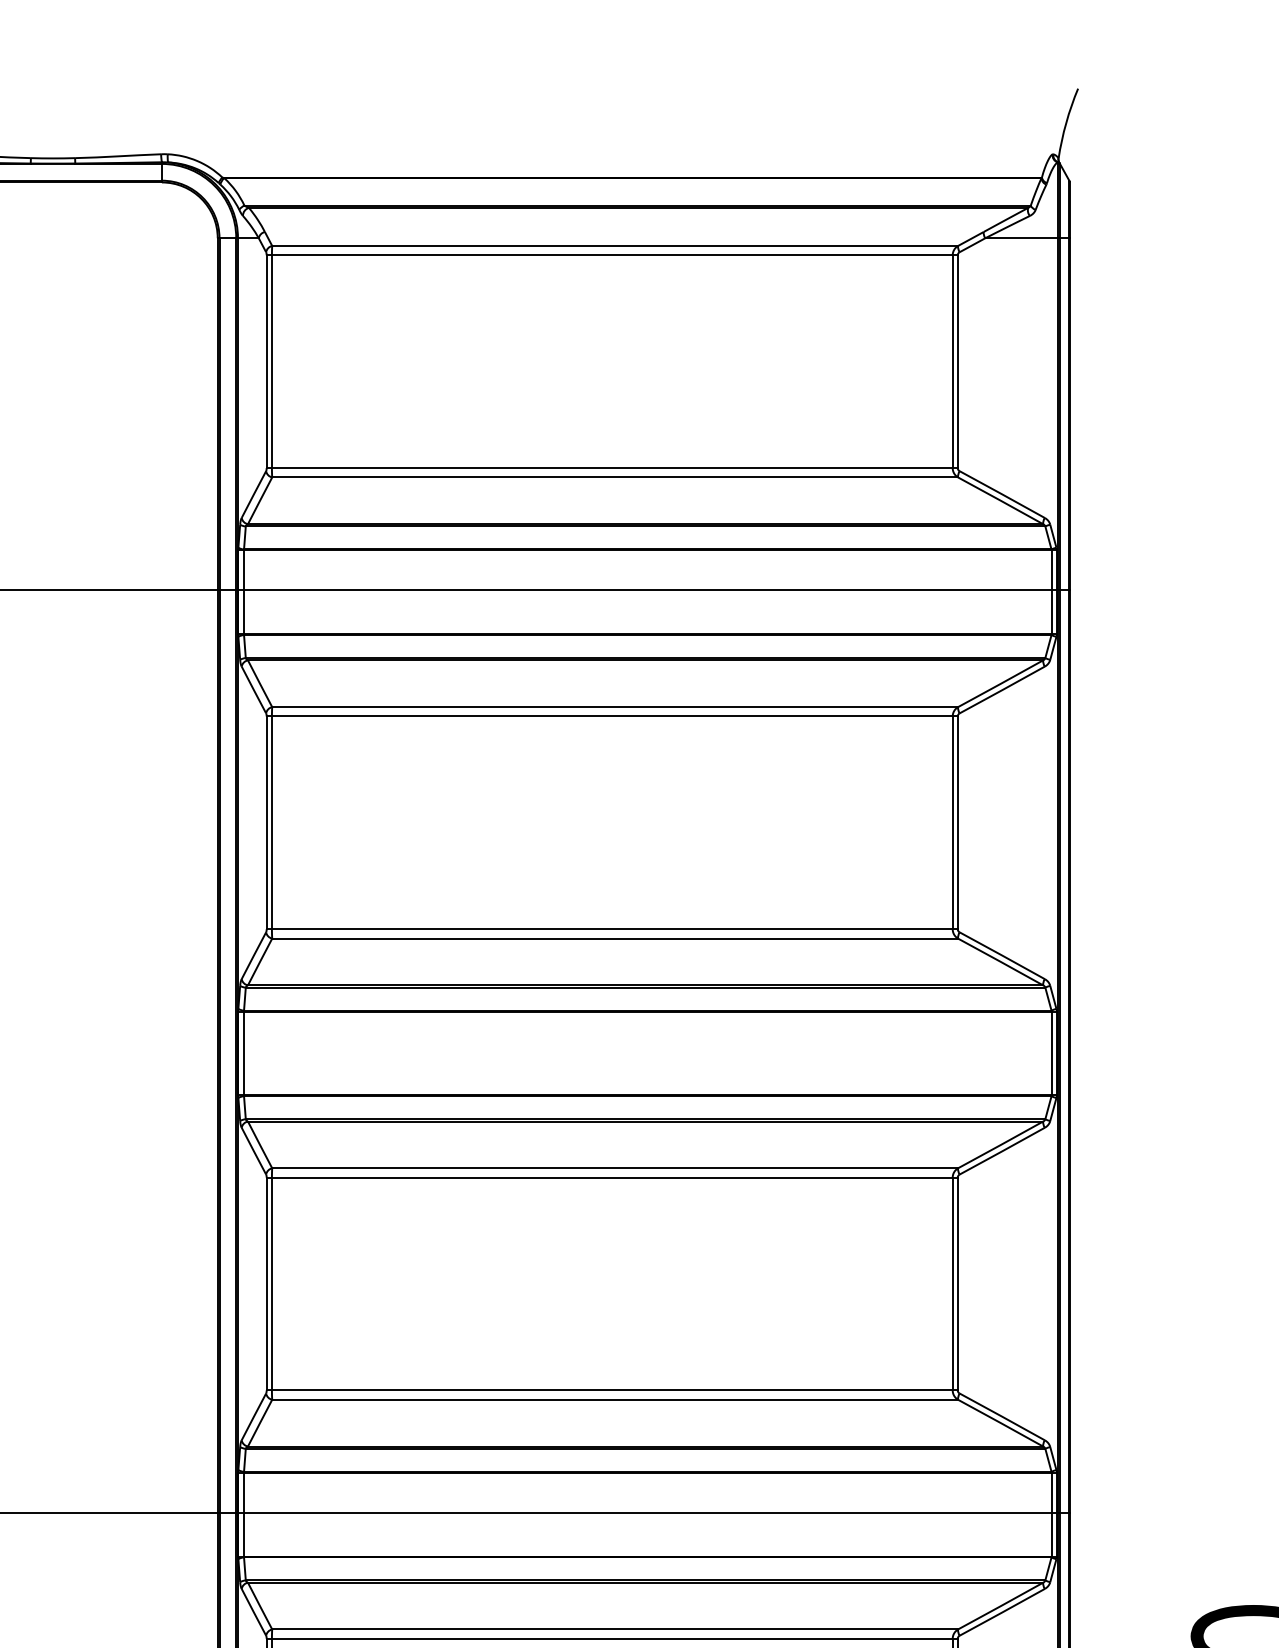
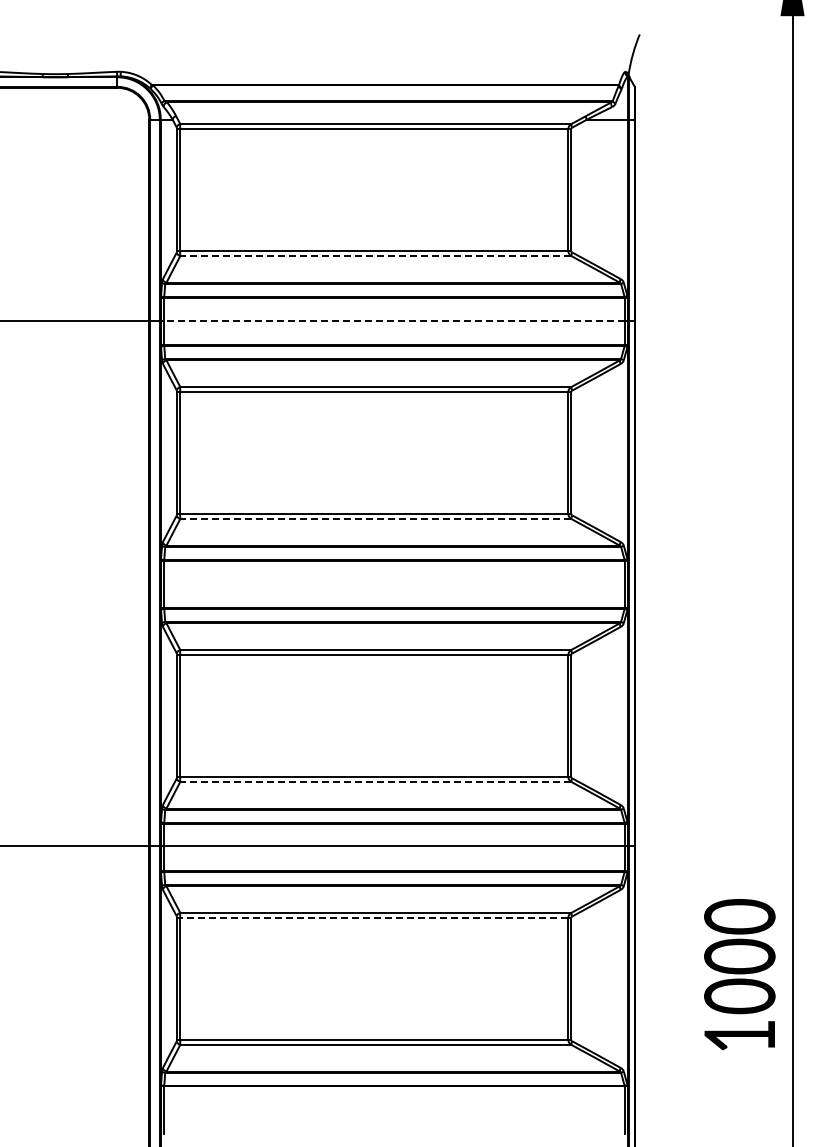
line: (614, 478) -> (375, 256), solid -> dashed
line: (646, 590) -> (393, 320), solid -> dashed
line: (614, 939) -> (375, 519), solid -> dashed
line: (614, 1398) -> (375, 781), solid -> dashed
line: (611, 1639) -> (373, 918), solid -> dashed

